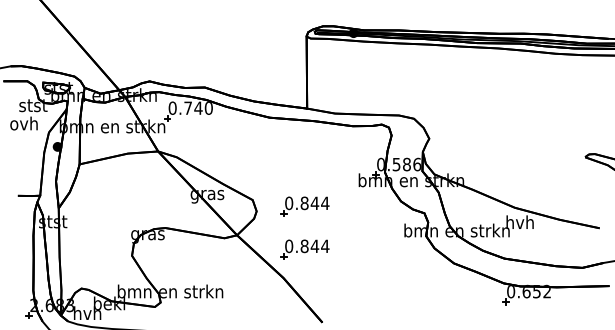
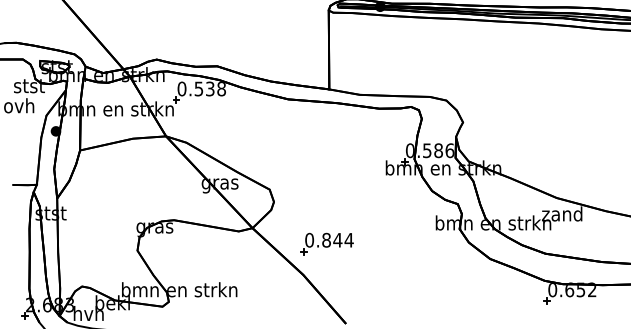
text: (198, 107) -> (210, 88), 0.740 -> 0.538
part: (304, 206) -> (326, 196), removed
text: (519, 222) -> (561, 214), hvh -> zand

